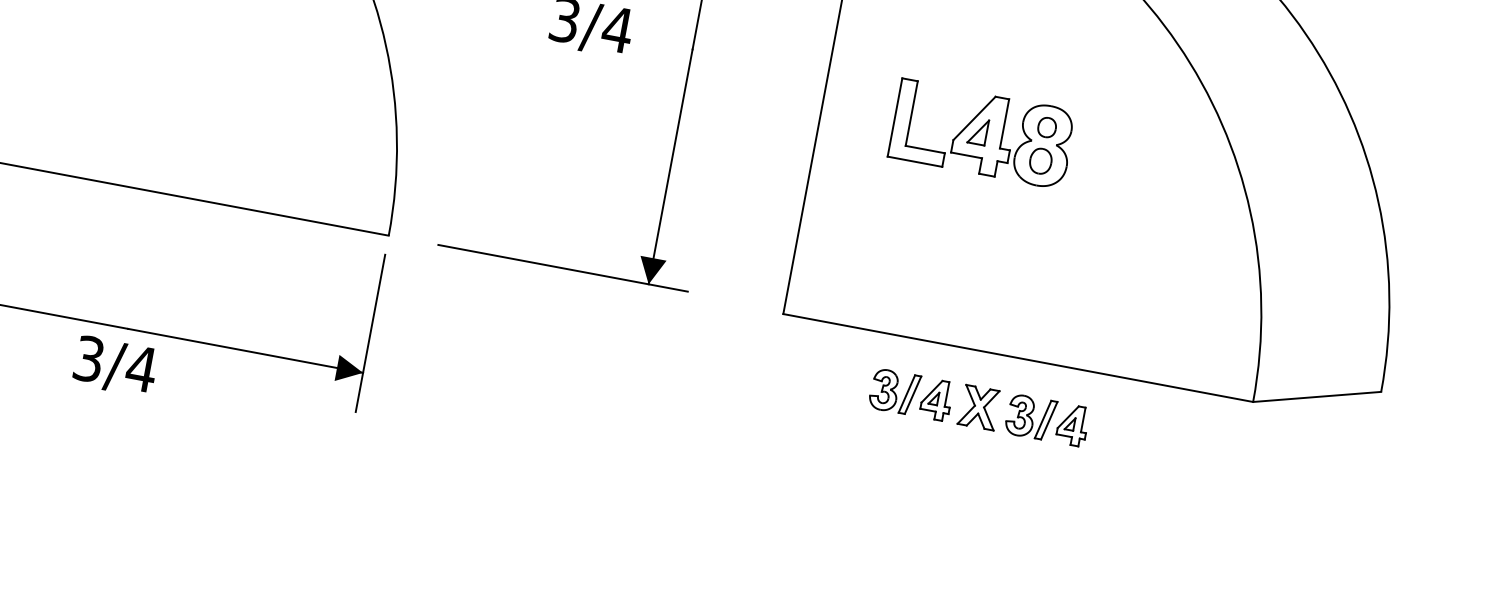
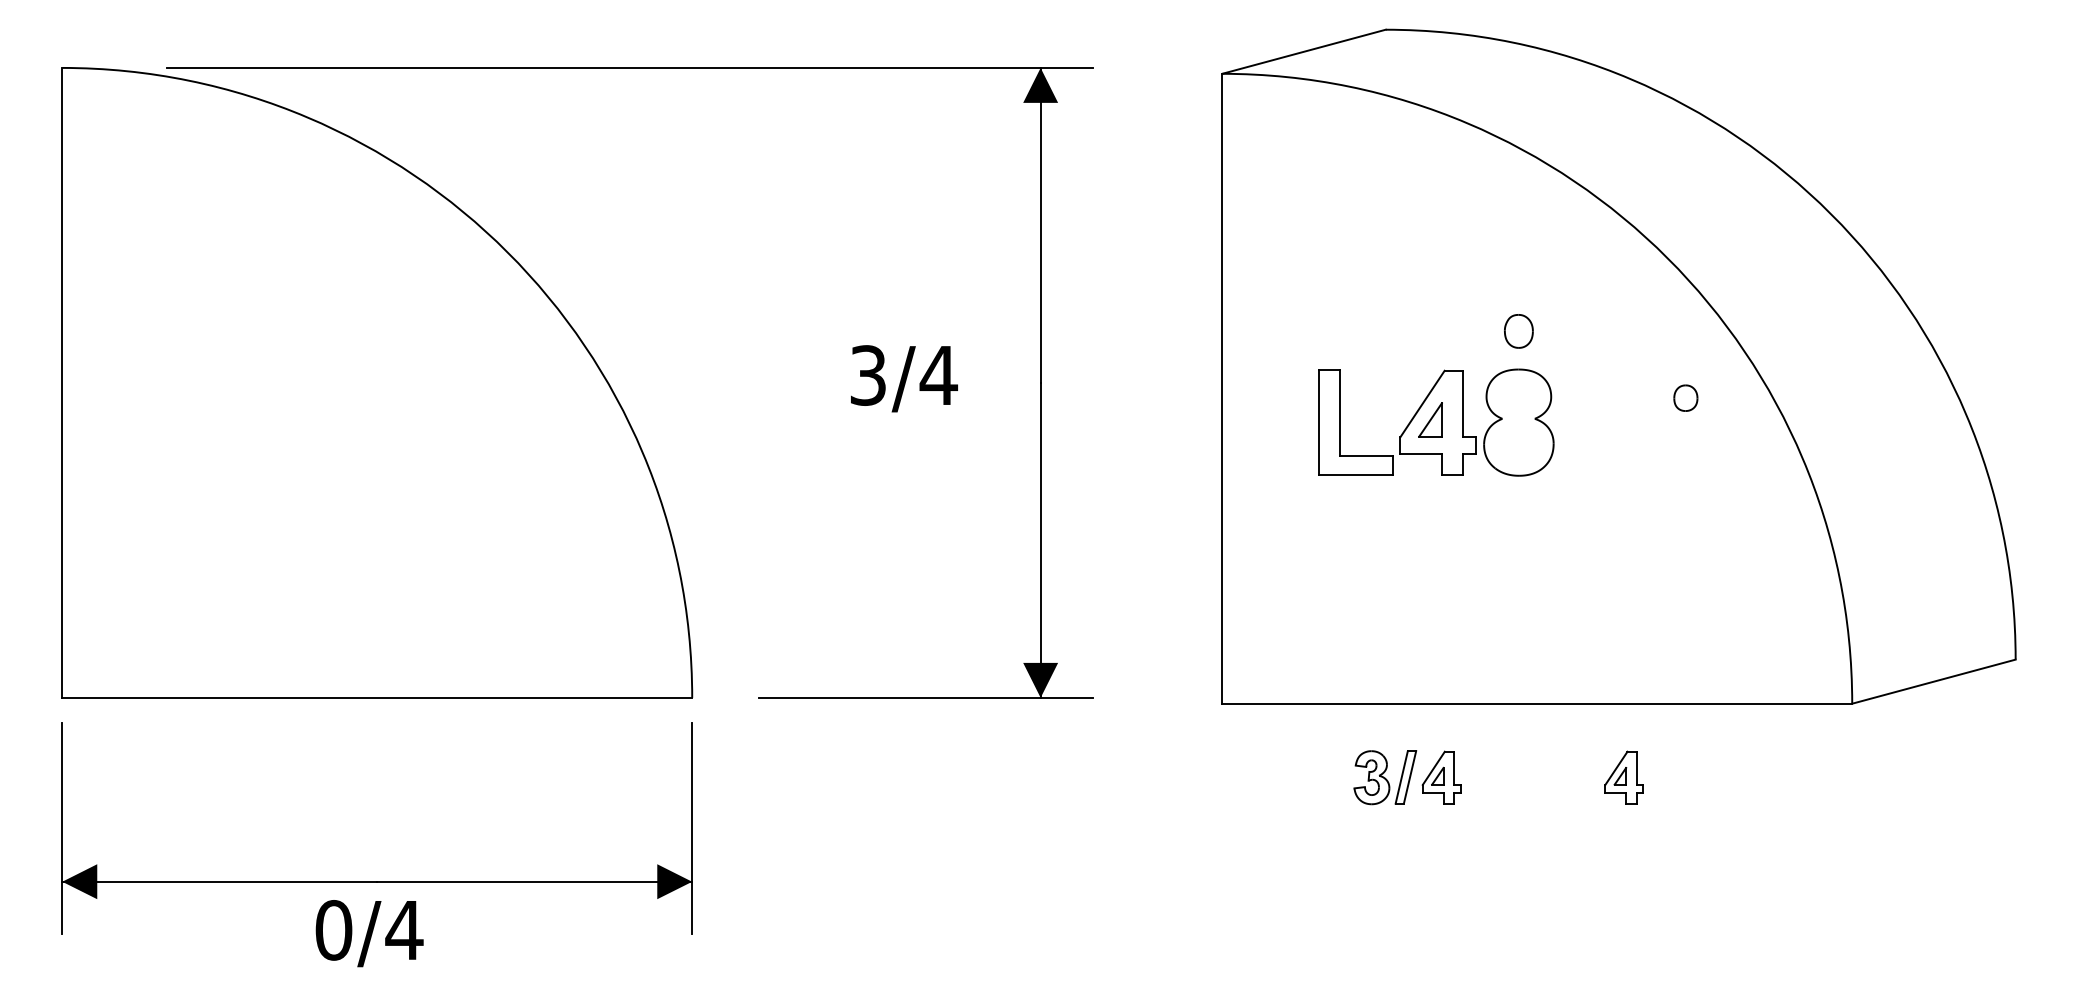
part: (1046, 127) -> (1685, 397), moved
part: (1040, 161) -> (1518, 331), moved
text: (88, 359) -> (333, 930), 3/4 -> 0/4
part: (979, 407) -> (1498, 777), removed
part: (1030, 417) -> (1567, 777), removed

